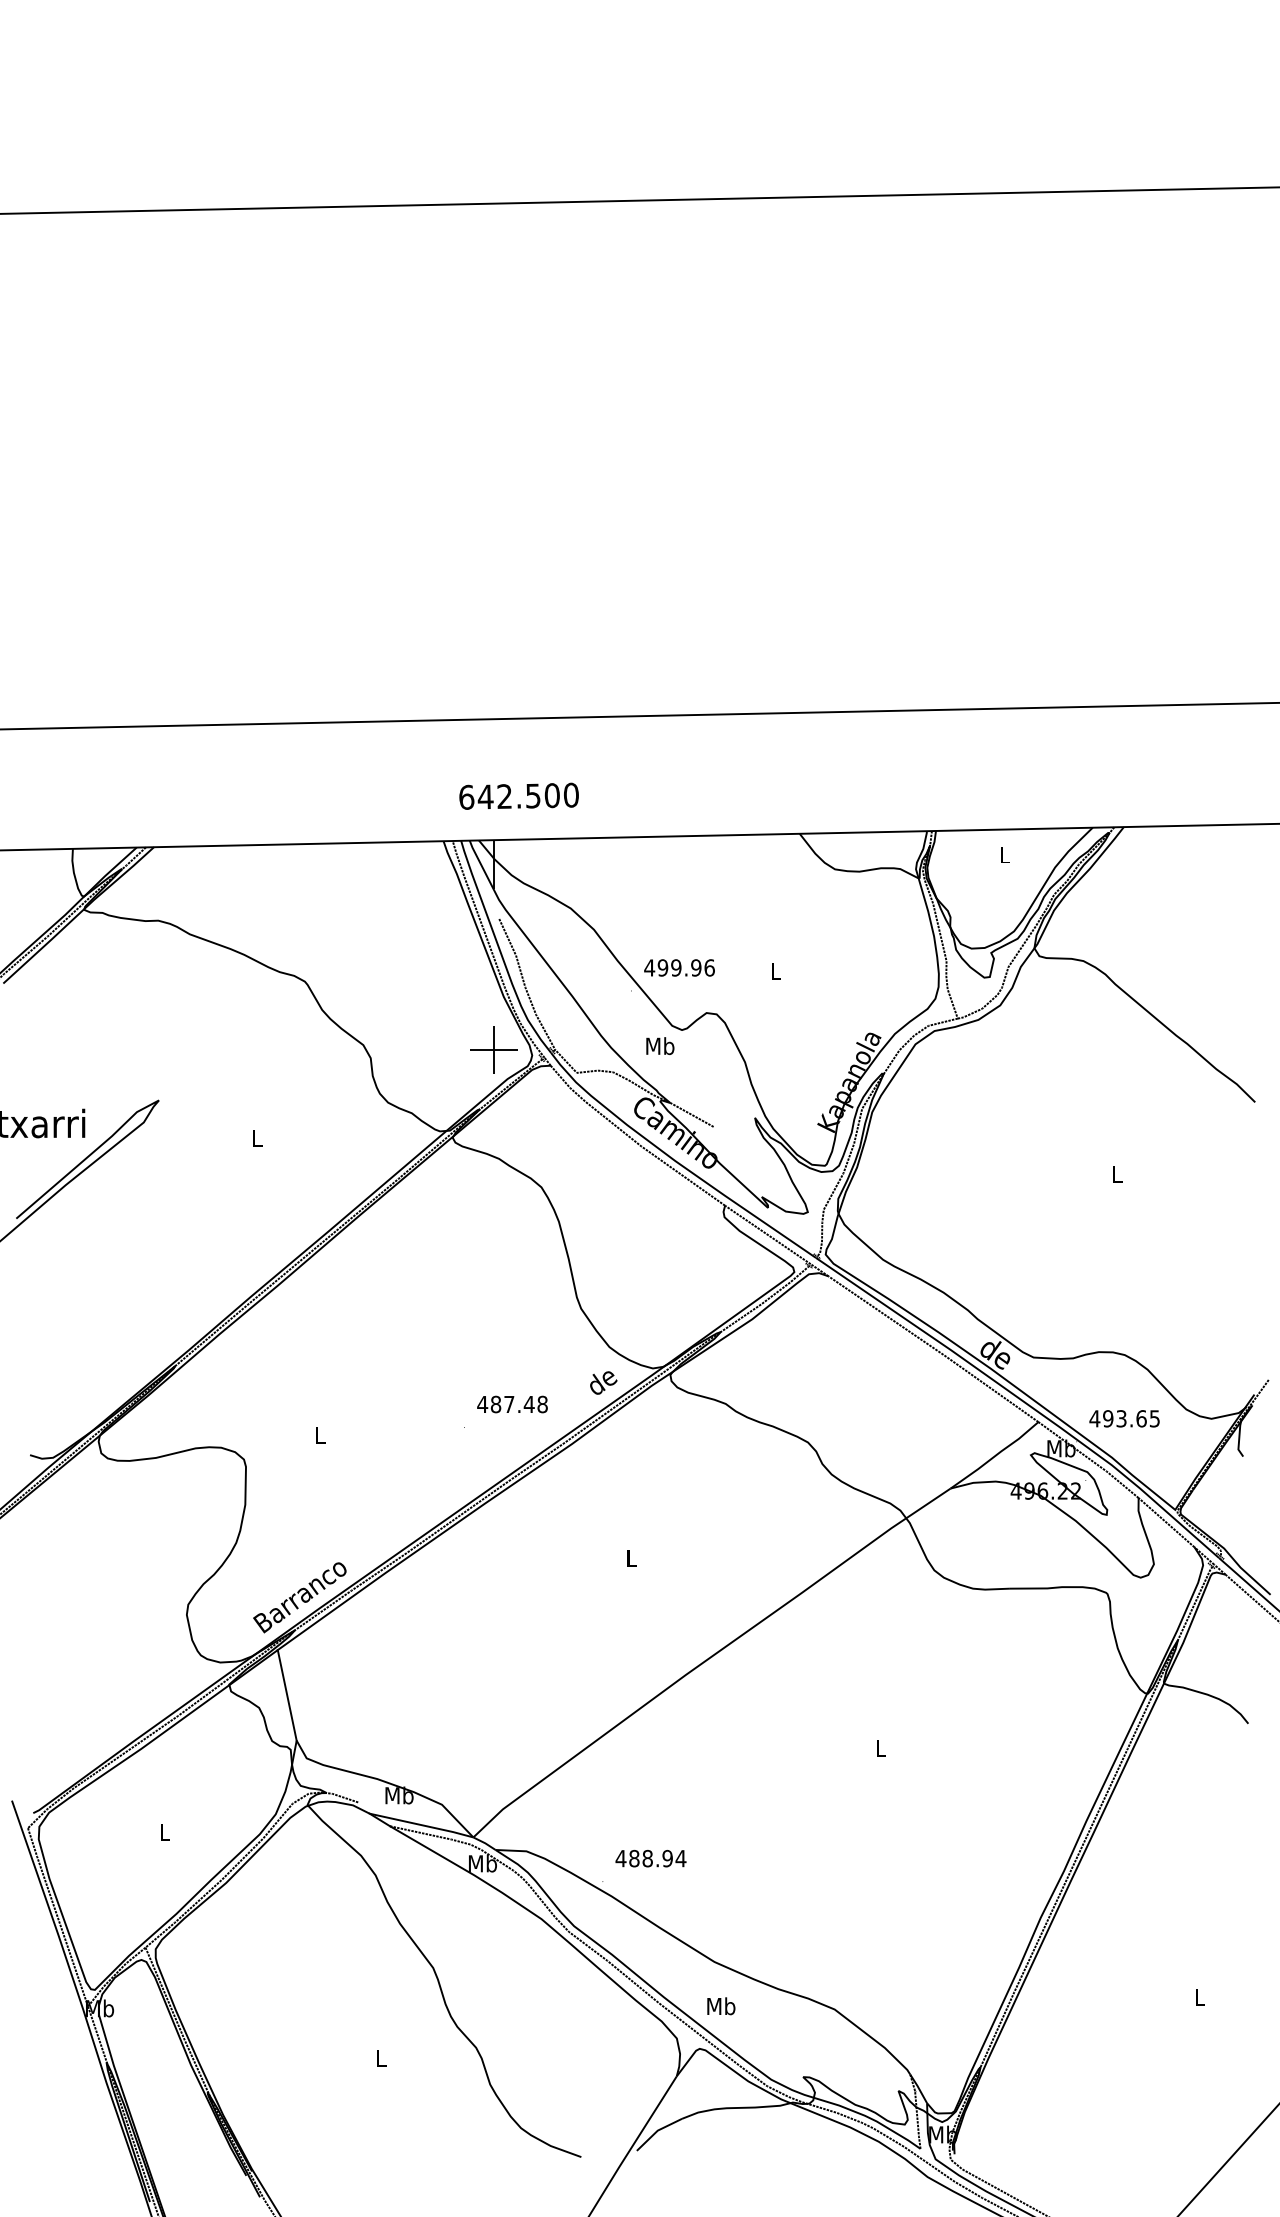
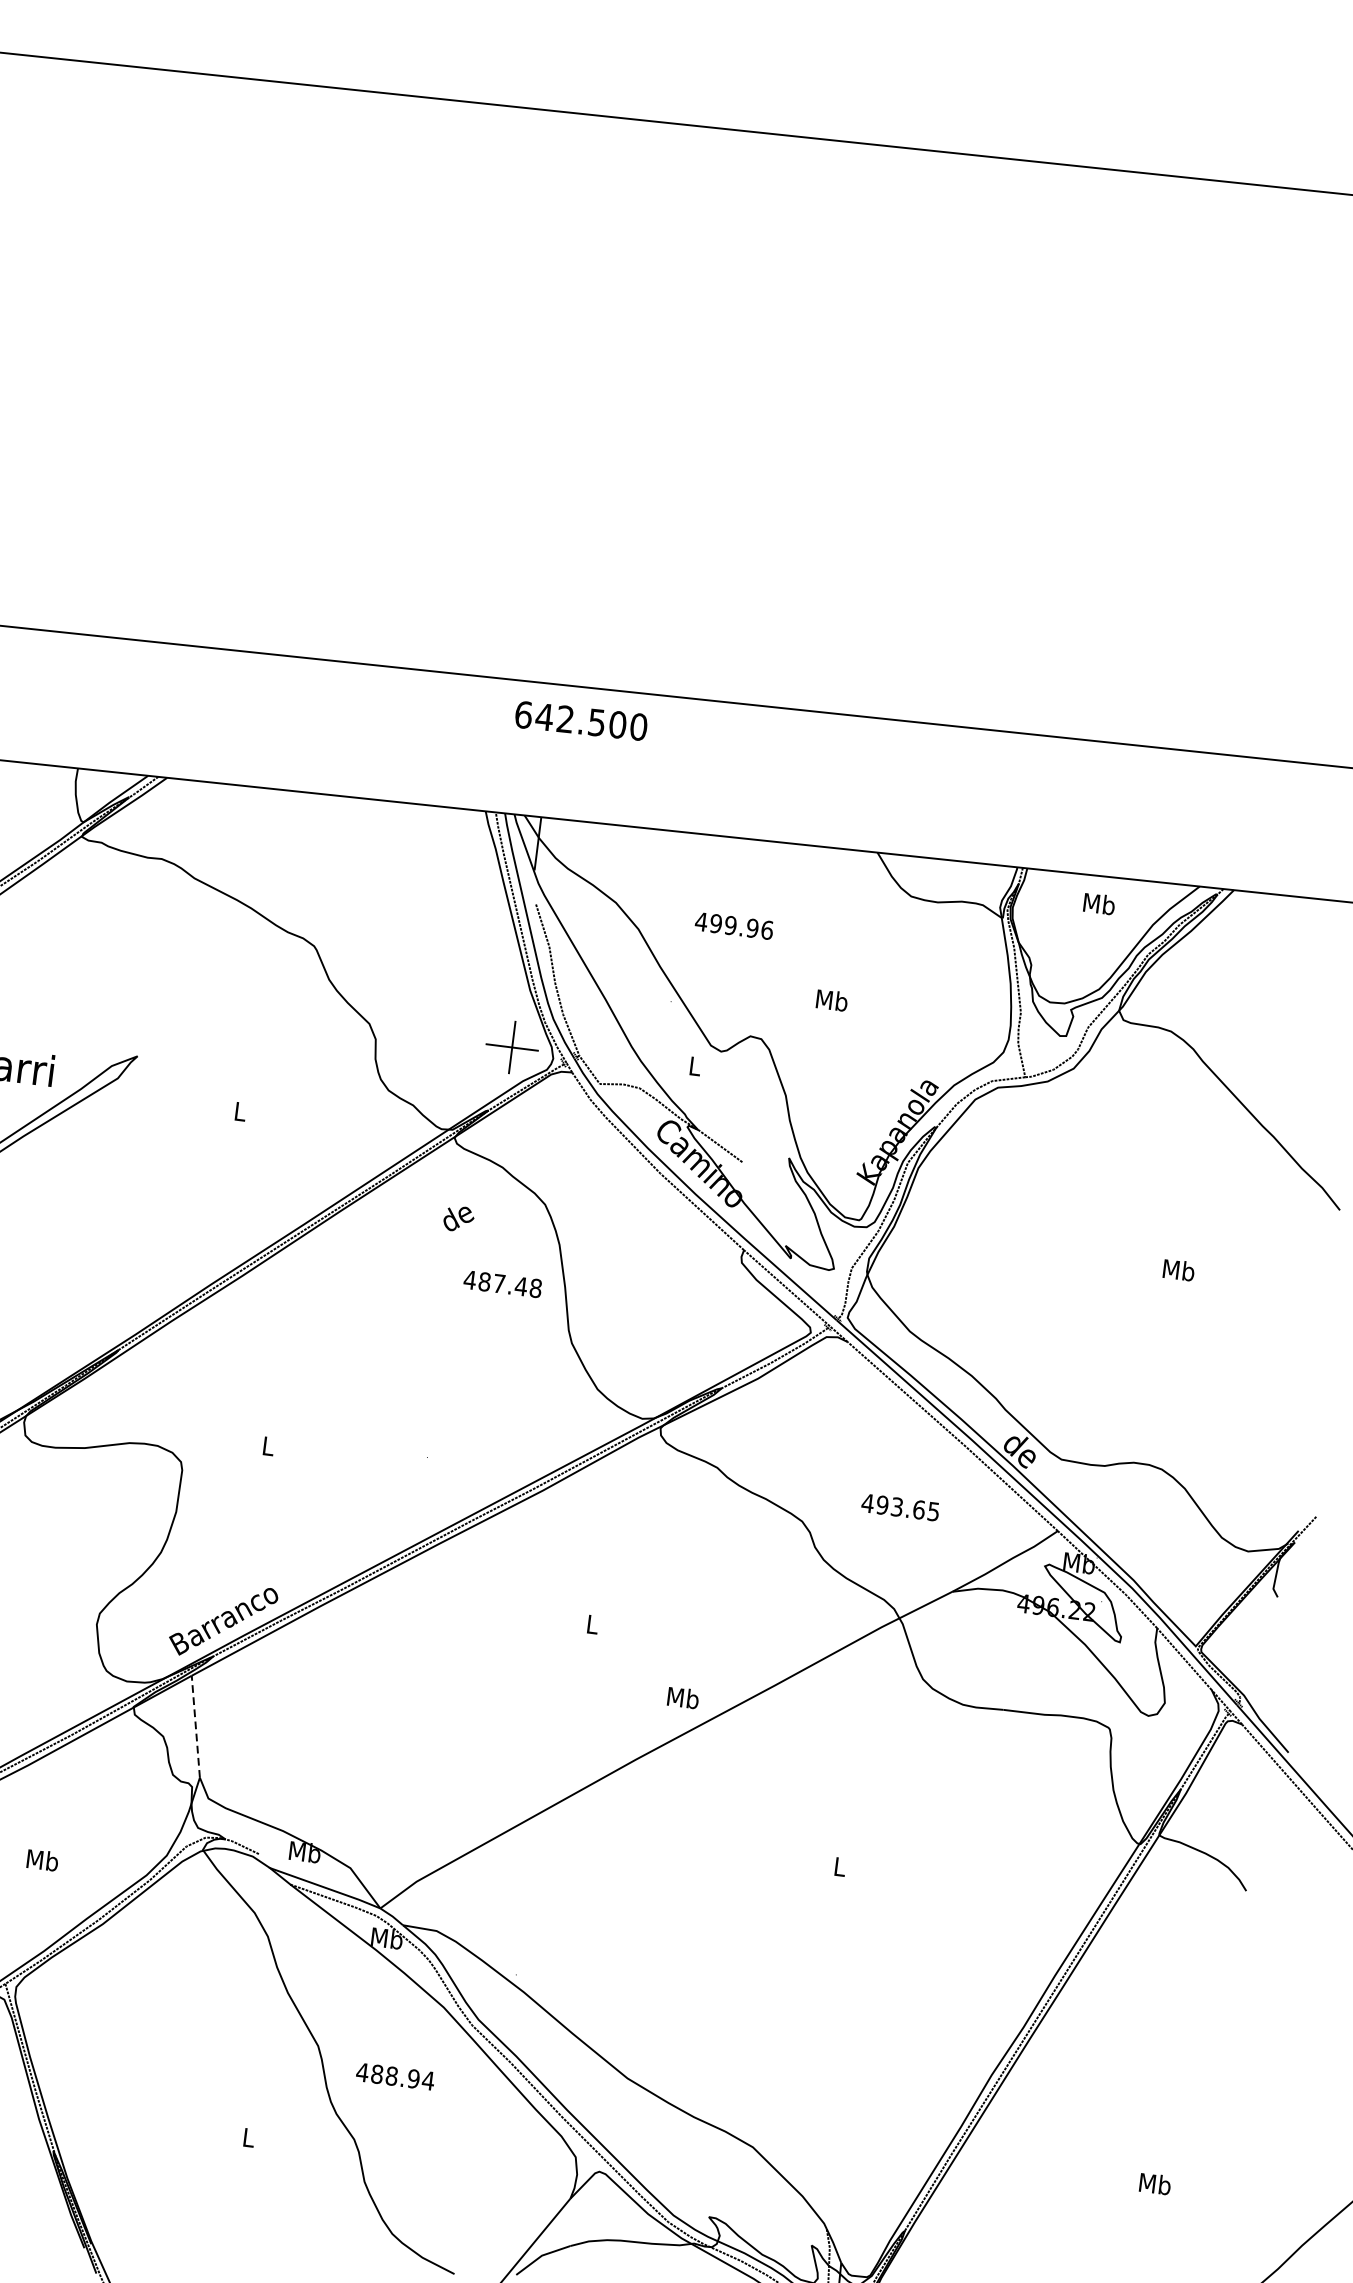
text: (518, 795) -> (580, 720), moved
text: (1004, 854) -> (1099, 903), L -> Mb
text: (679, 967) -> (734, 925), moved
text: (775, 971) -> (831, 1000), L -> Mb
text: (660, 1046) -> (695, 1066), Mb -> L
text: (1117, 1174) -> (1178, 1270), L -> Mb
text: (603, 1382) -> (458, 1218), moved
text: (512, 1404) -> (502, 1284), moved
text: (1124, 1418) -> (900, 1507), moved
line: (287, 1694) -> (196, 1725), solid -> dashed
text: (165, 1832) -> (43, 1860), L -> Mb
text: (650, 1858) -> (394, 2076), moved
text: (1199, 1996) -> (1154, 2183), L -> Mb
text: (721, 2006) -> (683, 1698), moved

